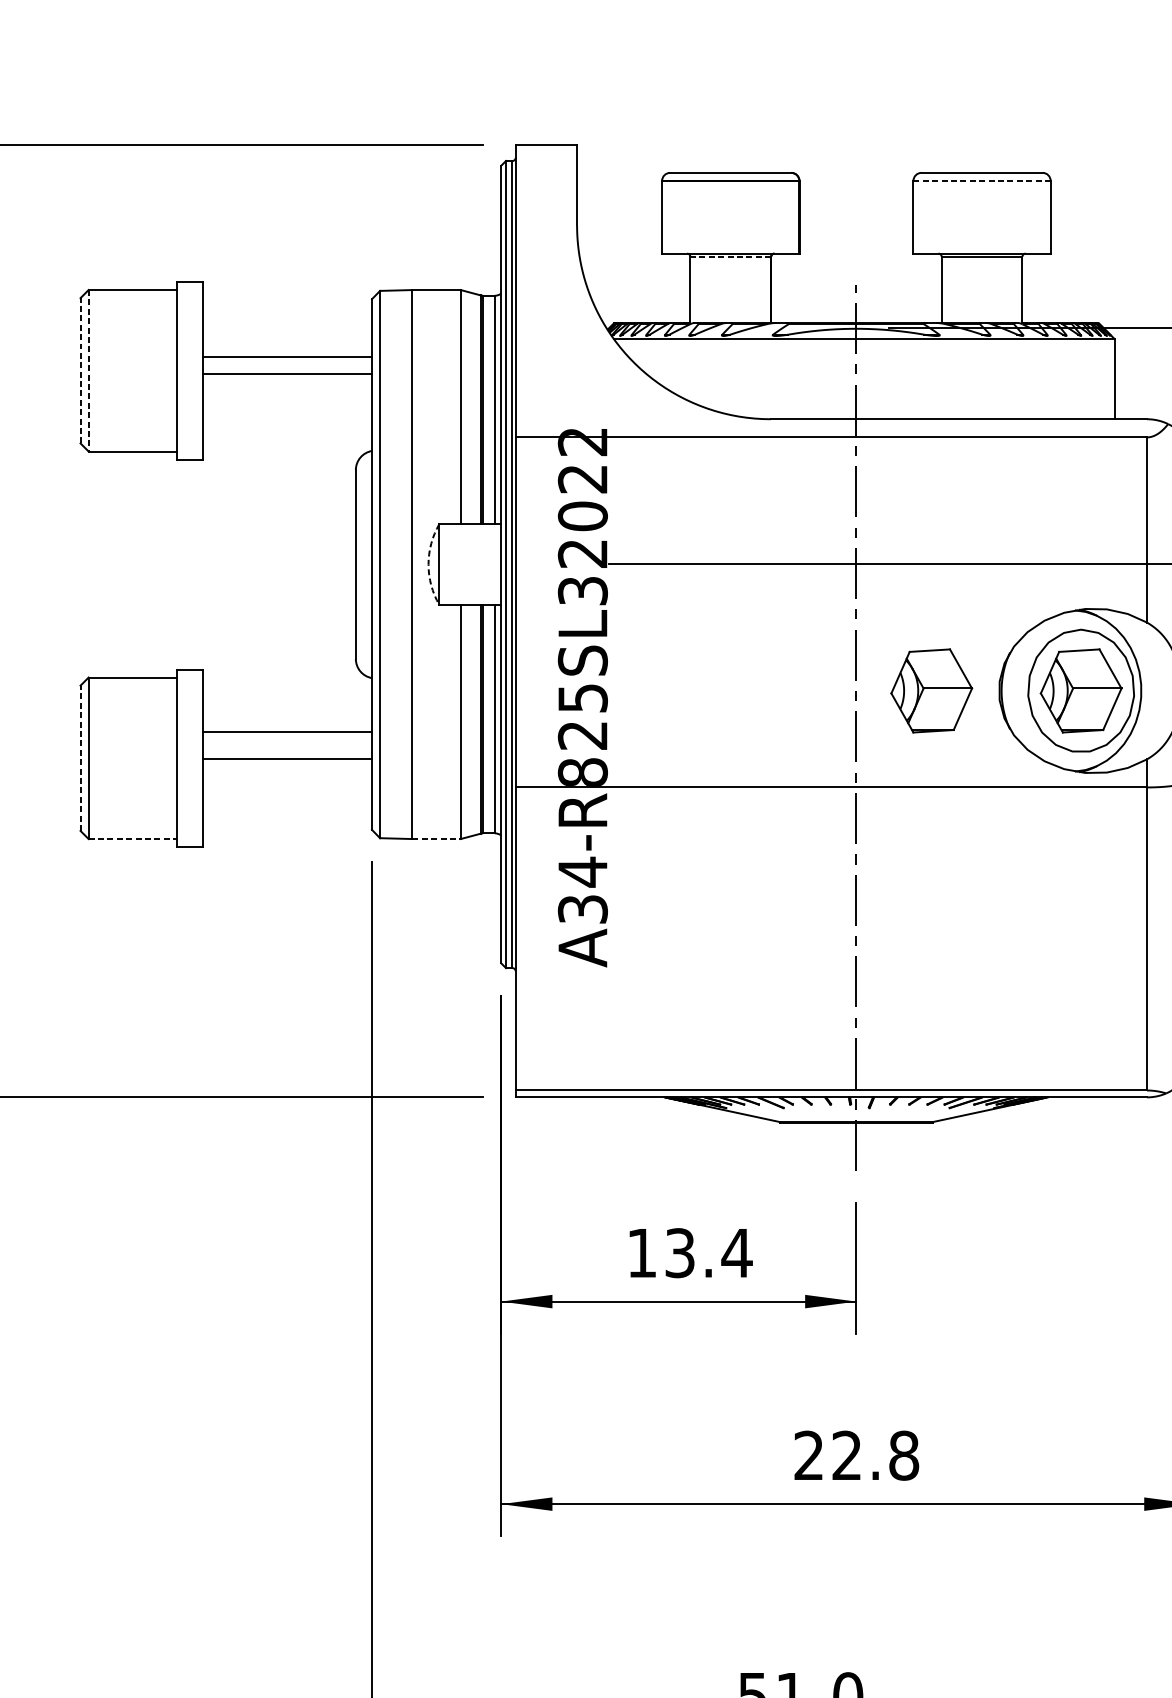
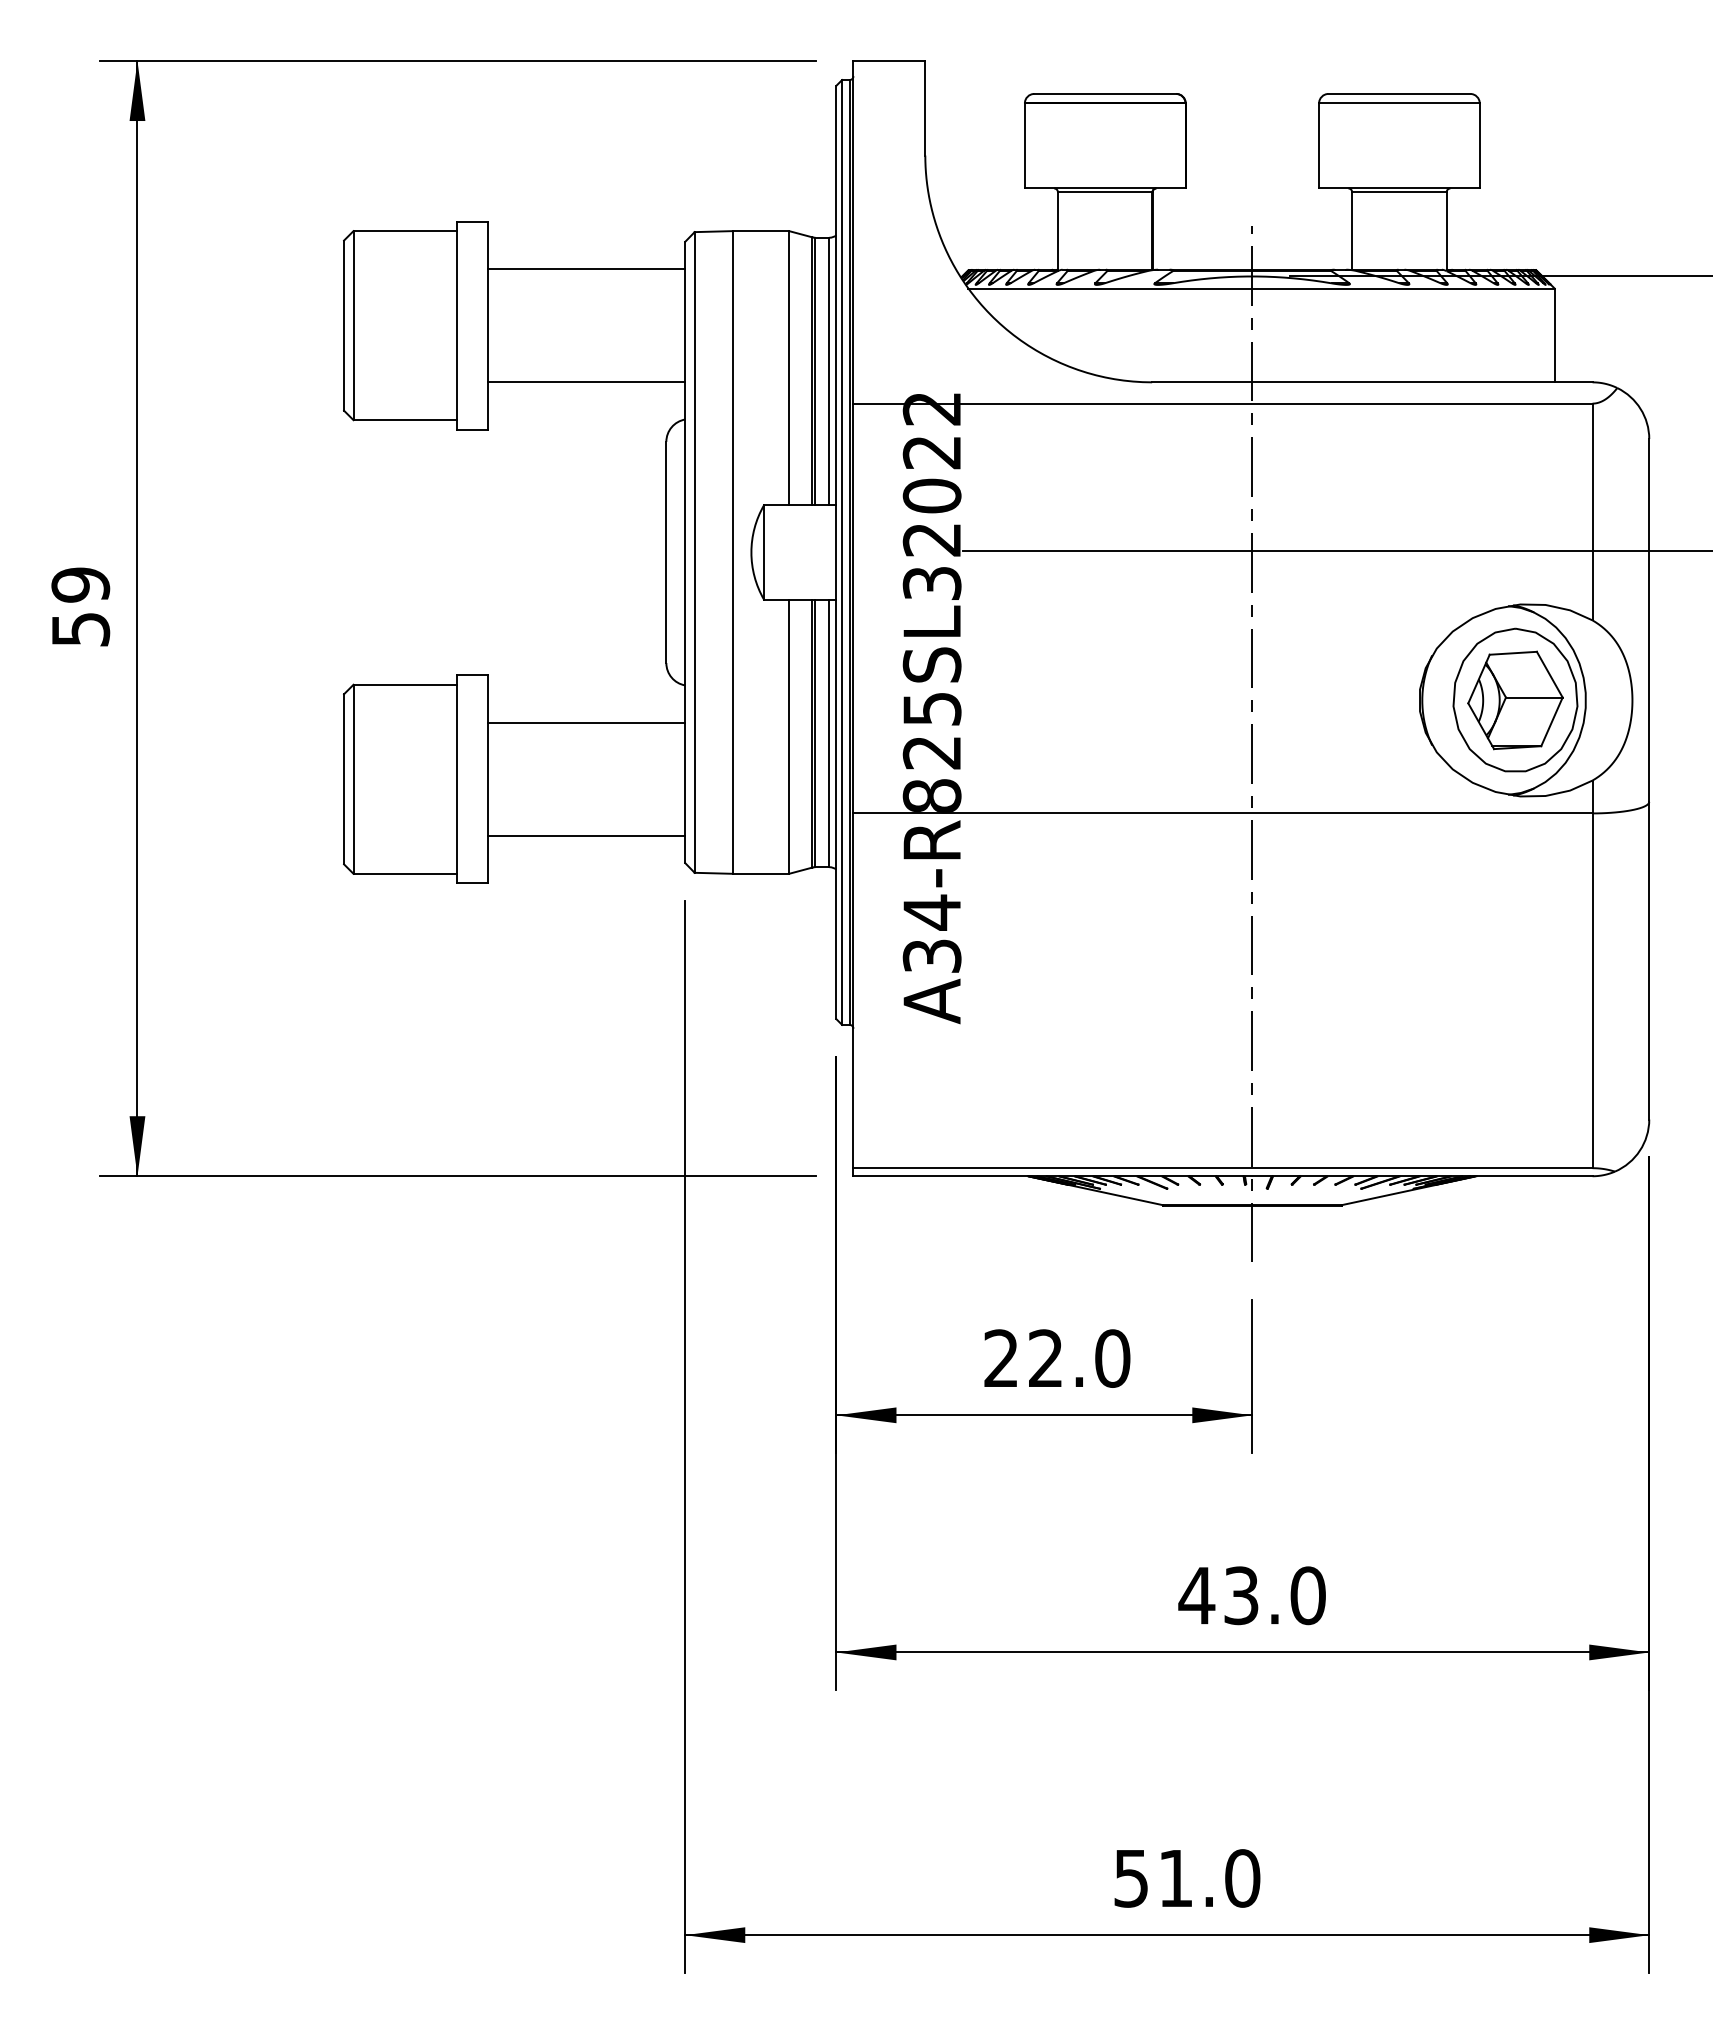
line: (982, 181) -> (1399, 103), dashed -> solid
line: (730, 257) -> (1104, 192), dashed -> solid
line: (287, 357) -> (586, 382), moved
line: (80, 370) -> (344, 325), dashed -> solid
line: (88, 370) -> (353, 325), dashed -> solid
line: (287, 374) -> (586, 268), moved
arc: (428, 564) -> (751, 552), dashed -> solid
part: (931, 690) -> (1340, 700), removed
line: (287, 732) -> (586, 836), moved
line: (80, 757) -> (344, 778), dashed -> solid
line: (287, 758) -> (586, 722), moved
line: (133, 838) -> (405, 873), dashed -> solid
line: (437, 838) -> (761, 873), dashed -> solid
text: (689, 1253) -> (1057, 1358), 13.4 -> 22.0
text: (855, 1455) -> (1251, 1595), 22.8 -> 43.0

